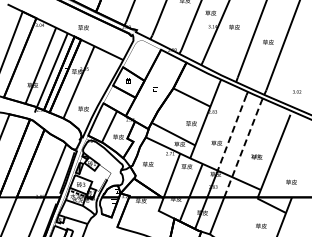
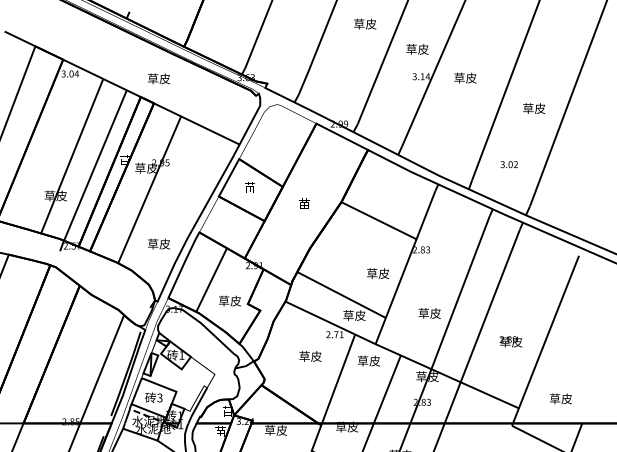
text: (297, 91) -> (510, 163), moved
line: (231, 133) -> (459, 293), dashed -> solid
line: (242, 149) -> (481, 326), dashed -> solid
text: (148, 164) -> (311, 356), moved
text: (291, 181) -> (560, 397), moved

